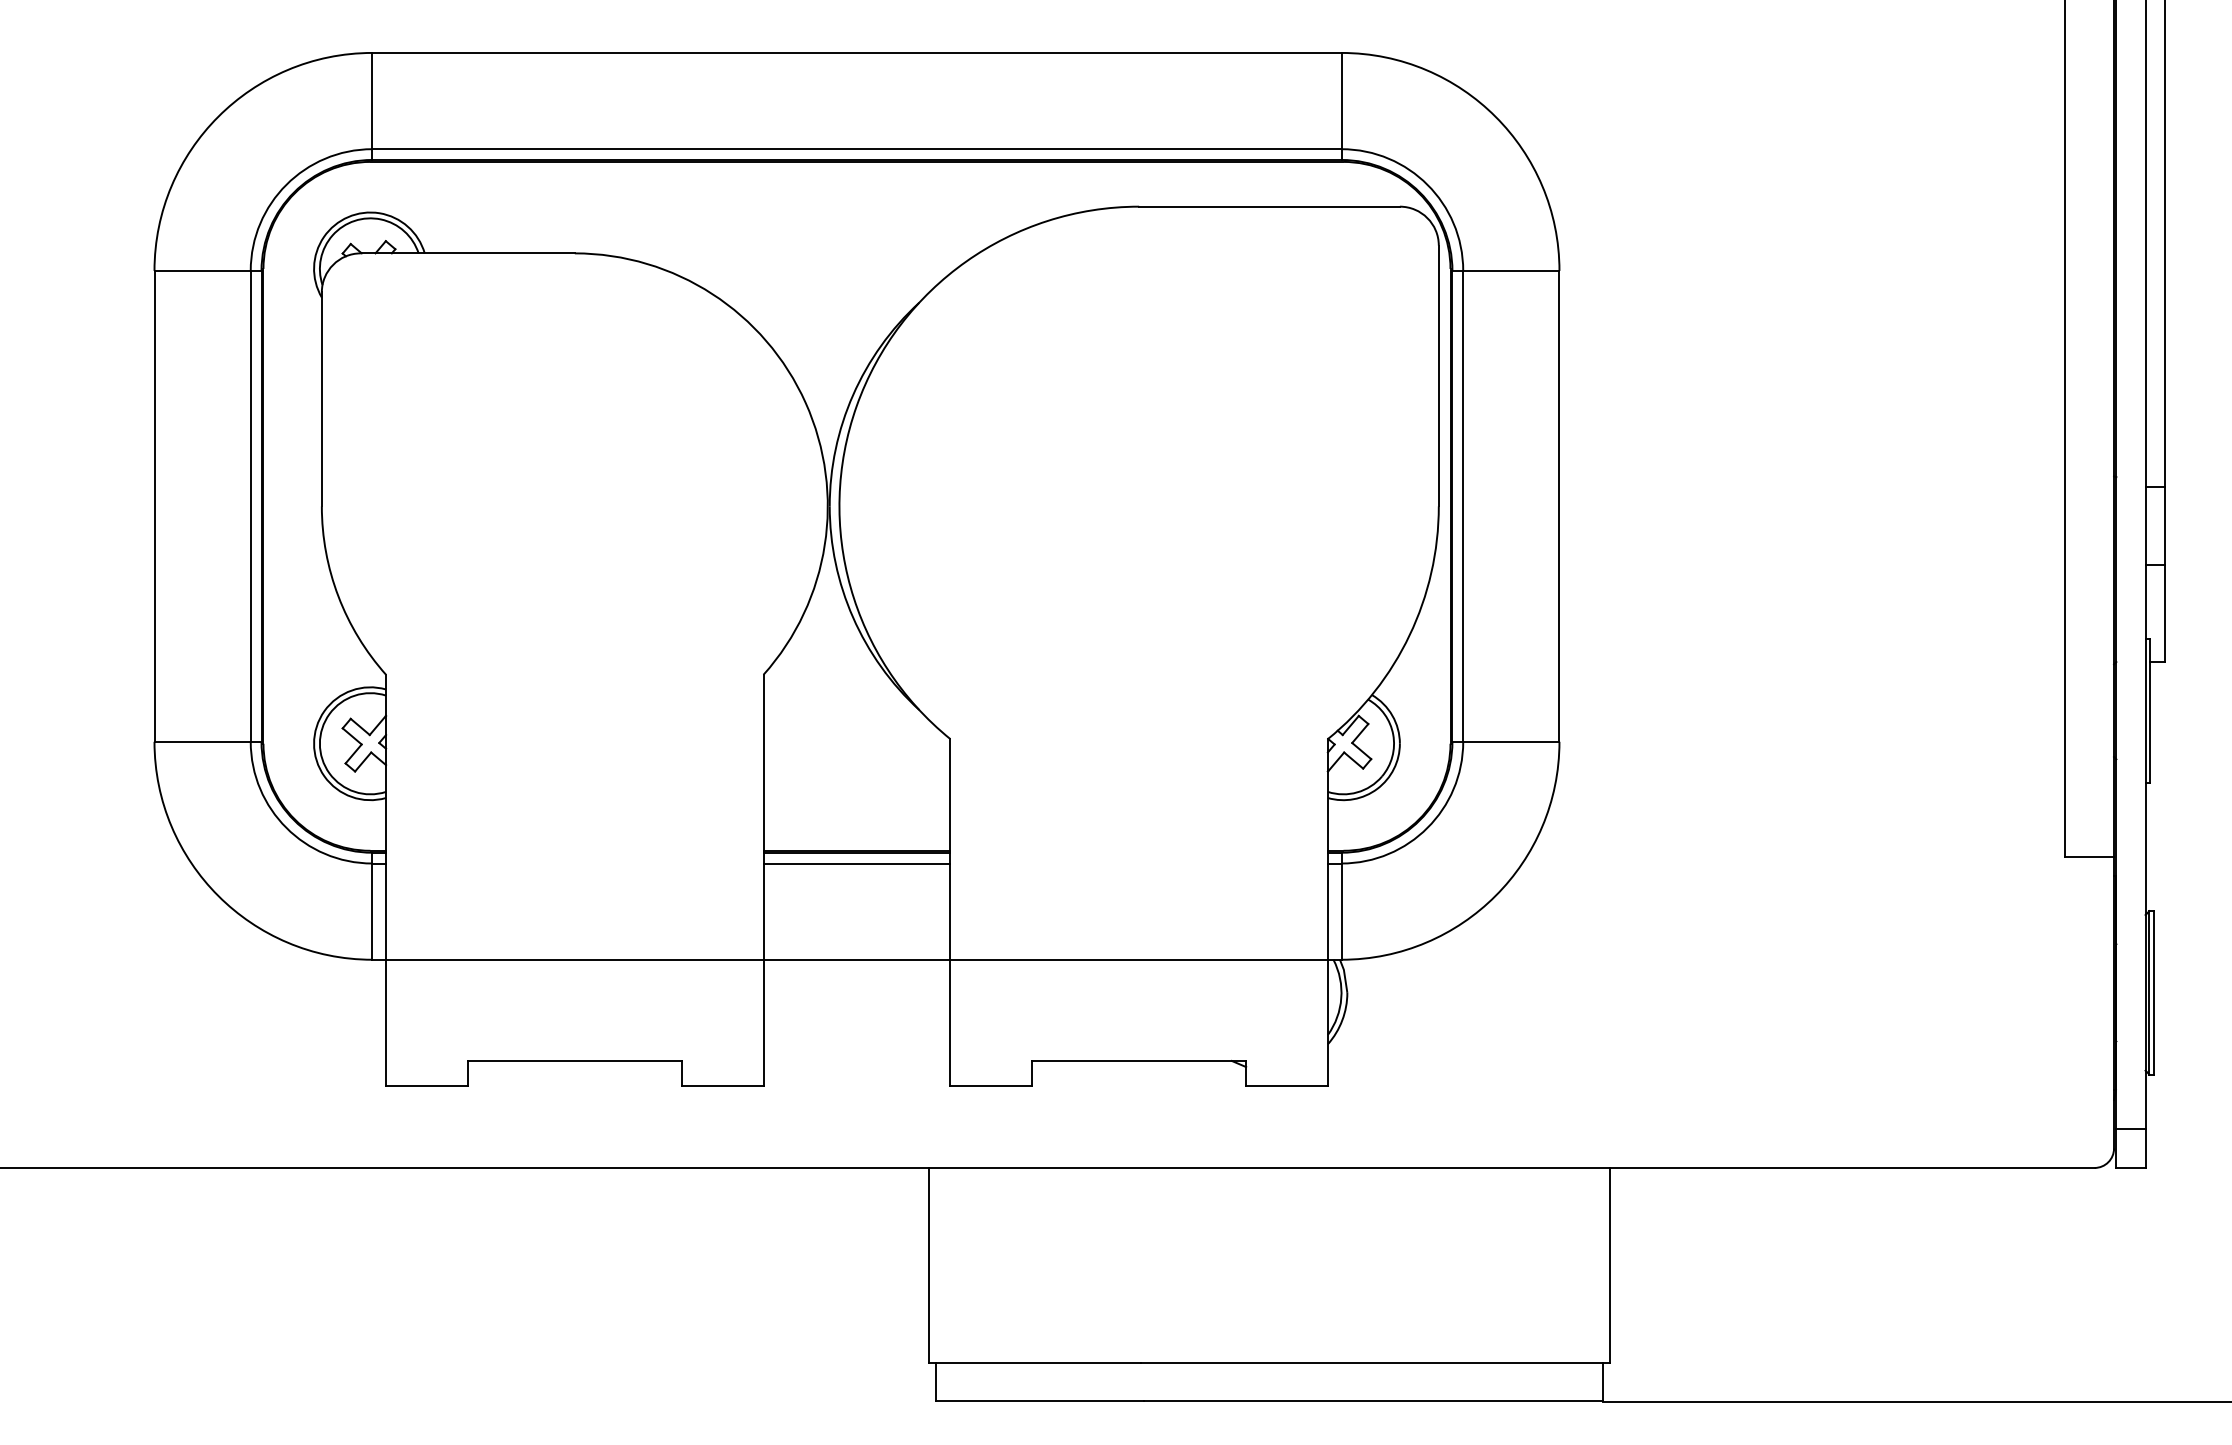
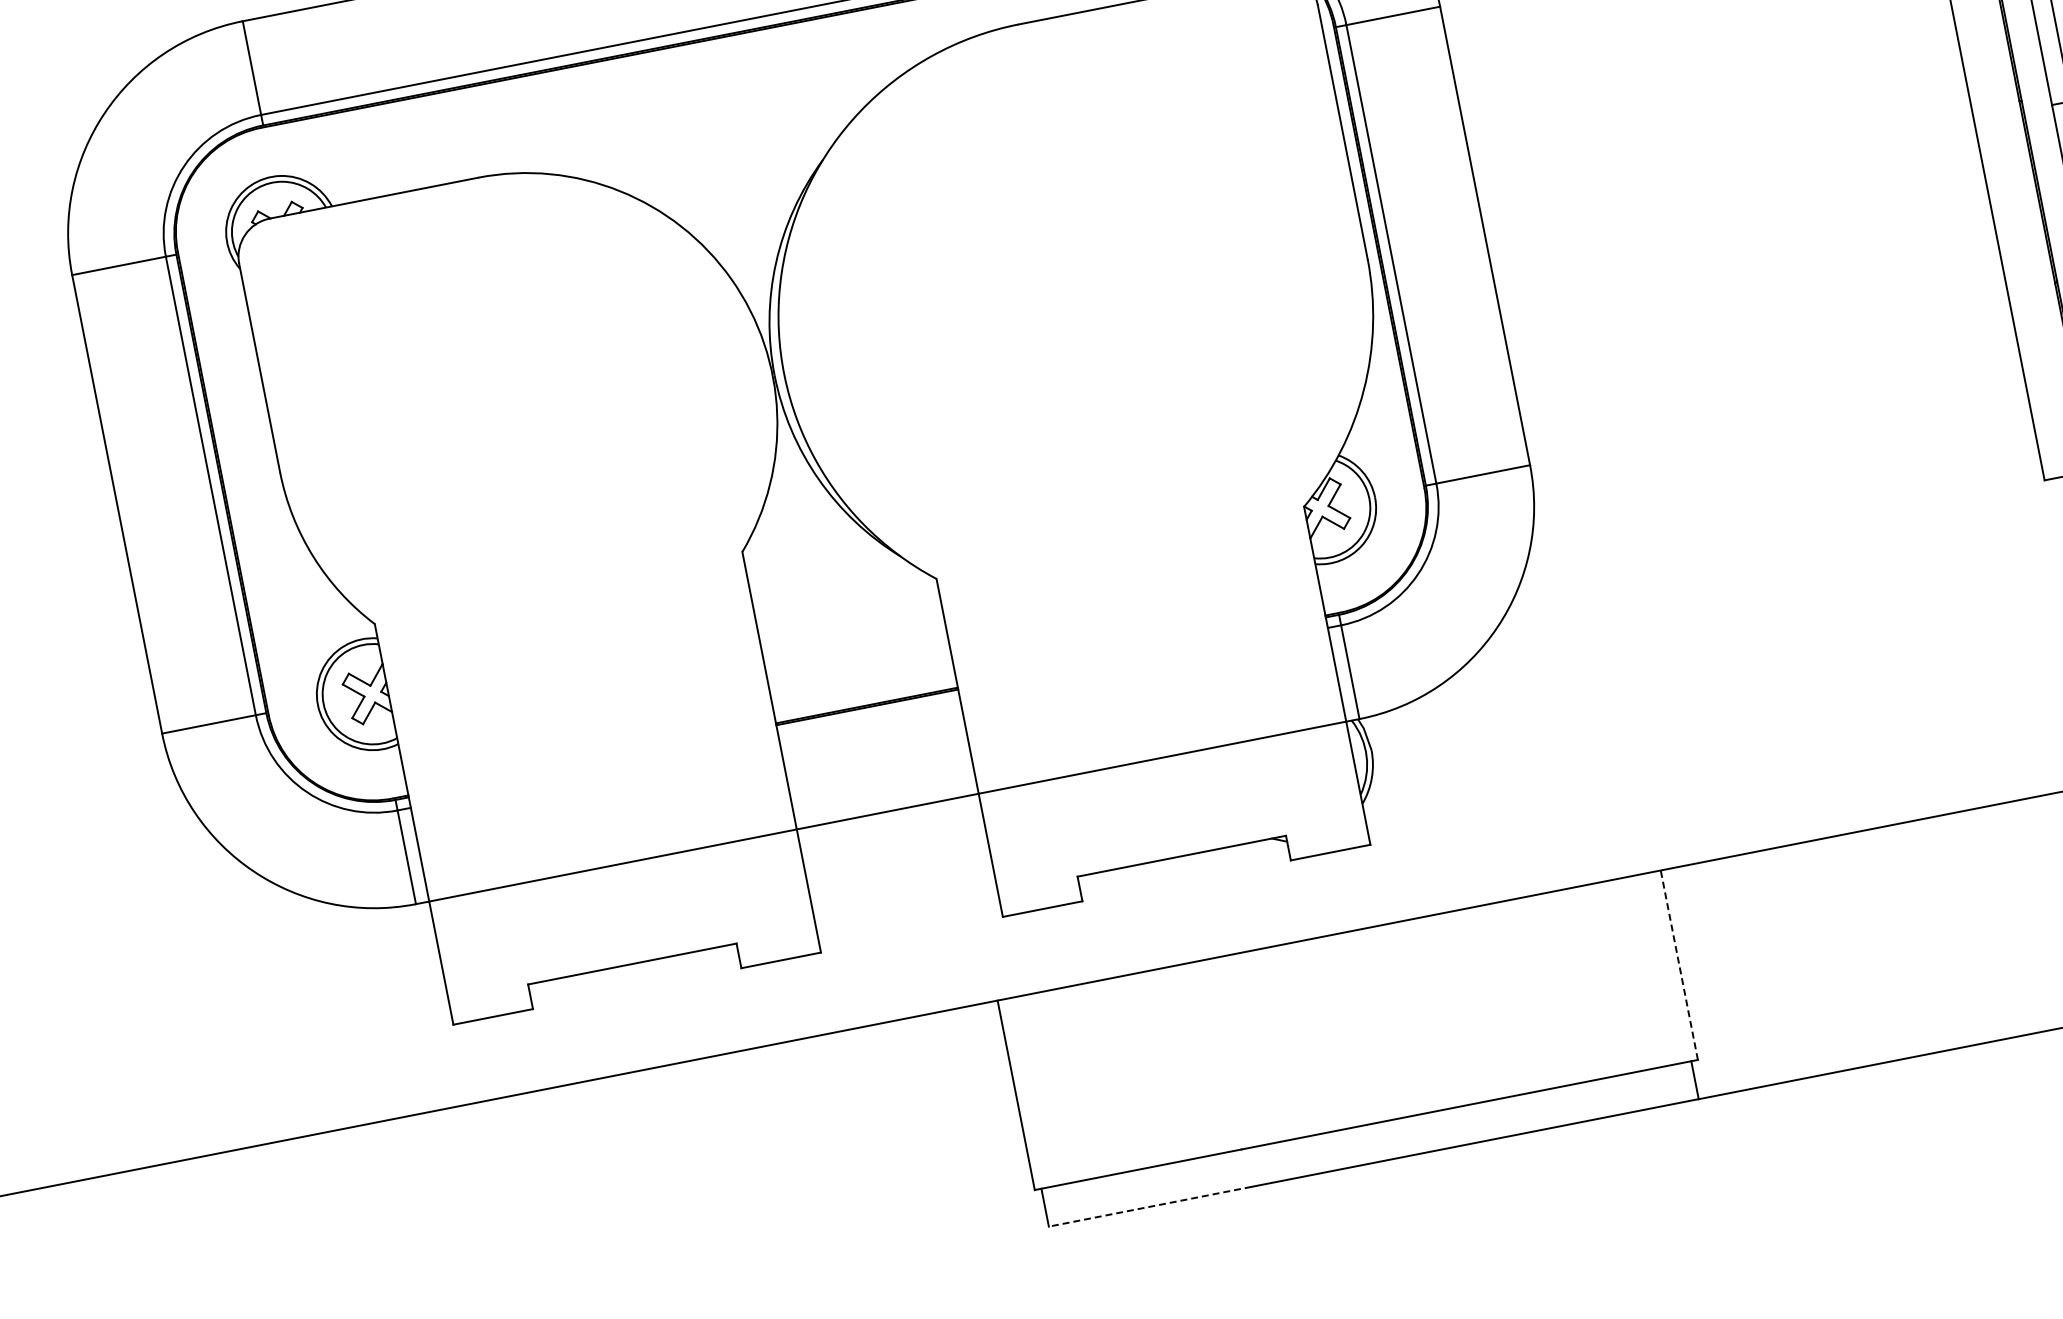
line: (856, 863) -> (868, 717), removed
line: (1610, 1264) -> (1679, 964), solid -> dashed
line: (1039, 1401) -> (1149, 1206), solid -> dashed

